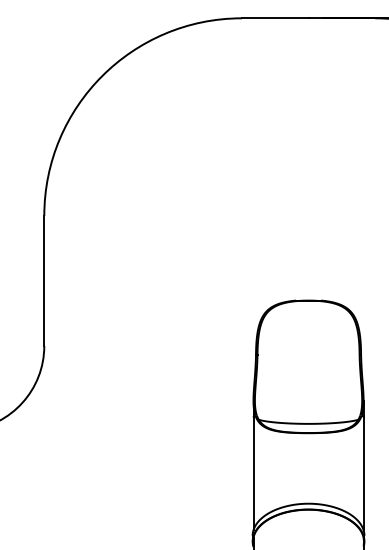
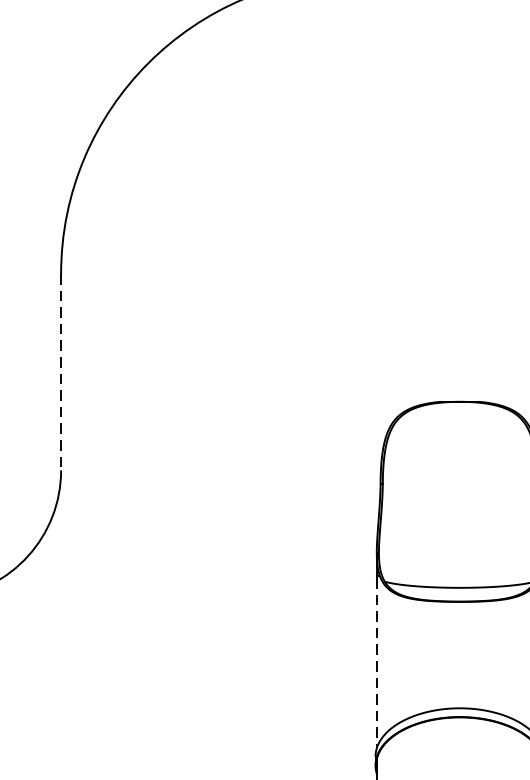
line: (44, 281) -> (61, 372), solid -> dashed
line: (253, 474) -> (376, 664), solid -> dashed

